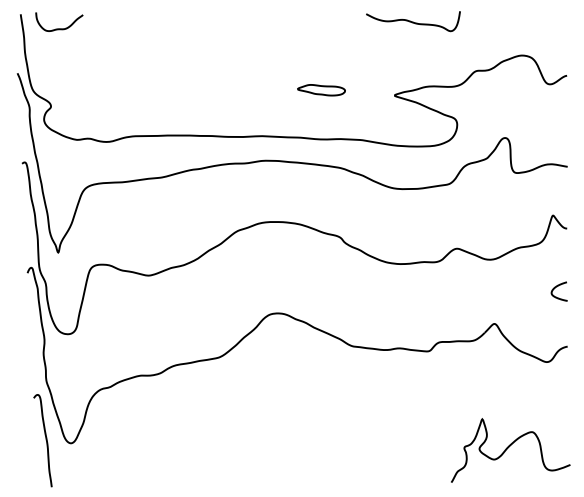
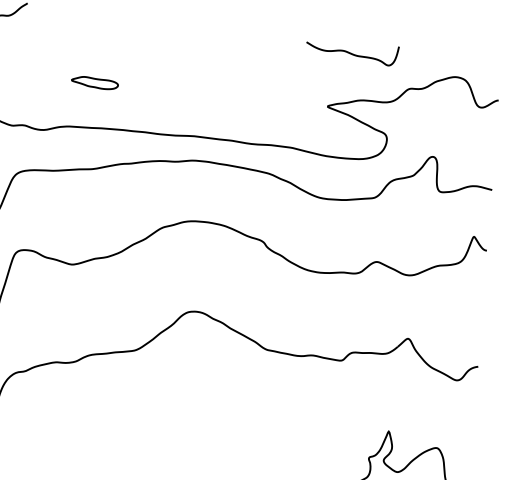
curve: (413, 21) -> (352, 53), moved
part: (321, 90) -> (94, 83), moved
curve: (555, 288) -> (470, 308), removed

